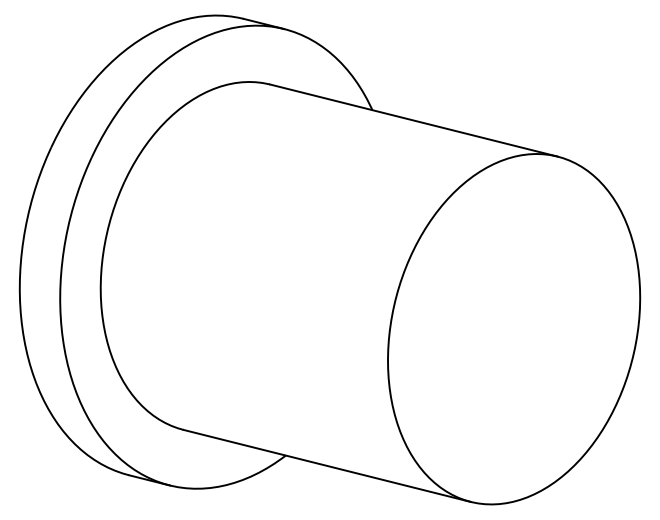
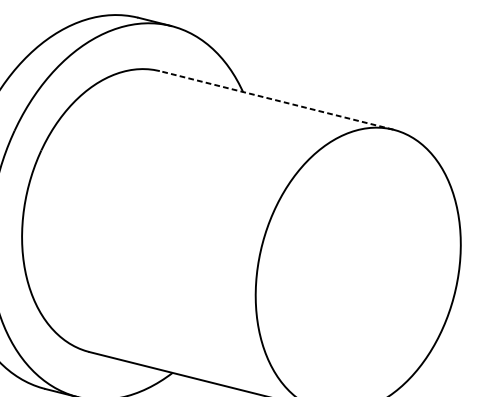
line: (413, 120) -> (276, 100), solid -> dashed

